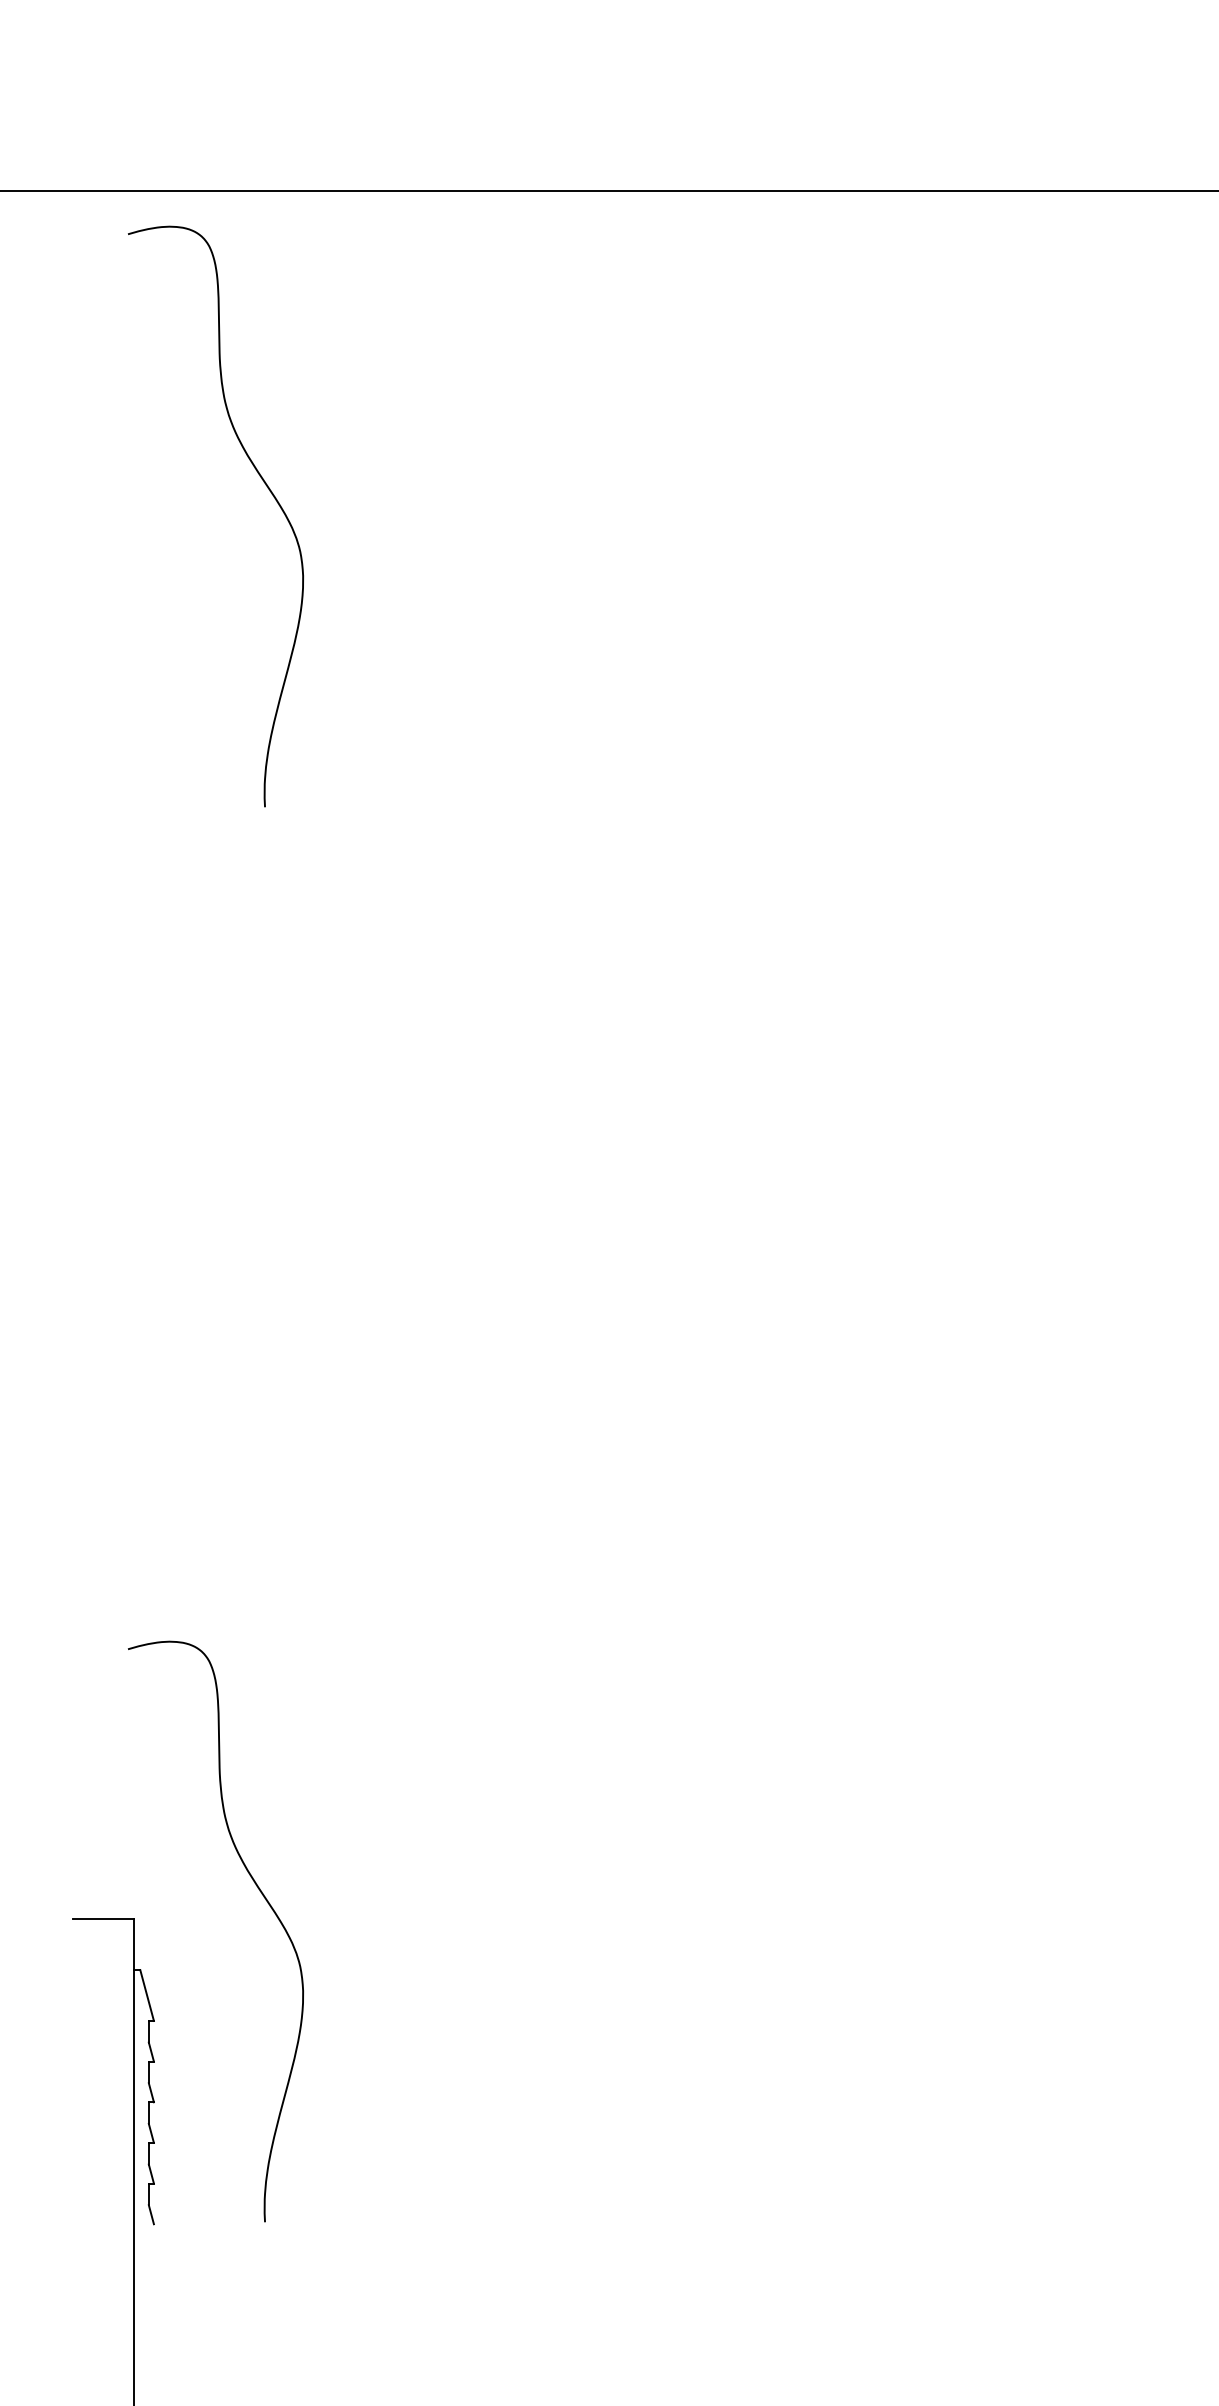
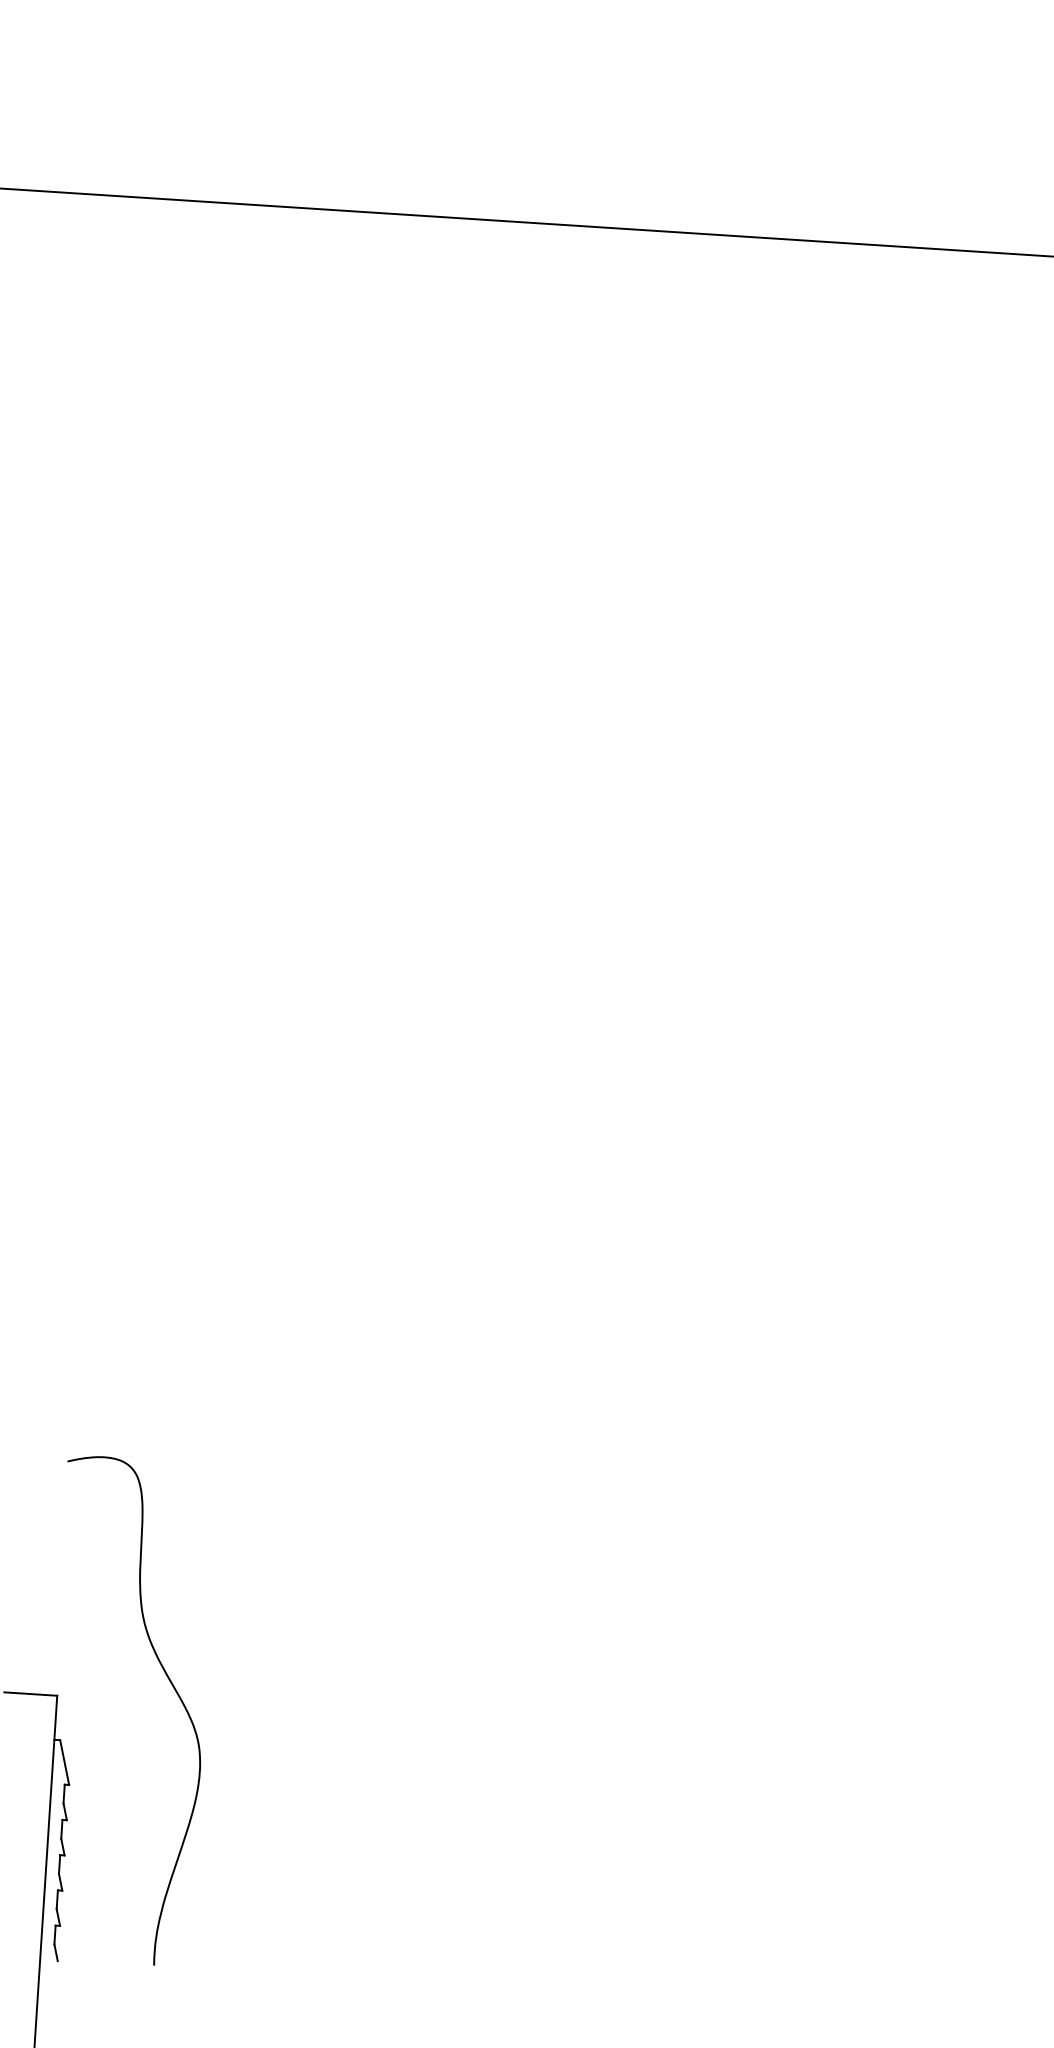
curve: (263, 482) -> (250, 458), removed

